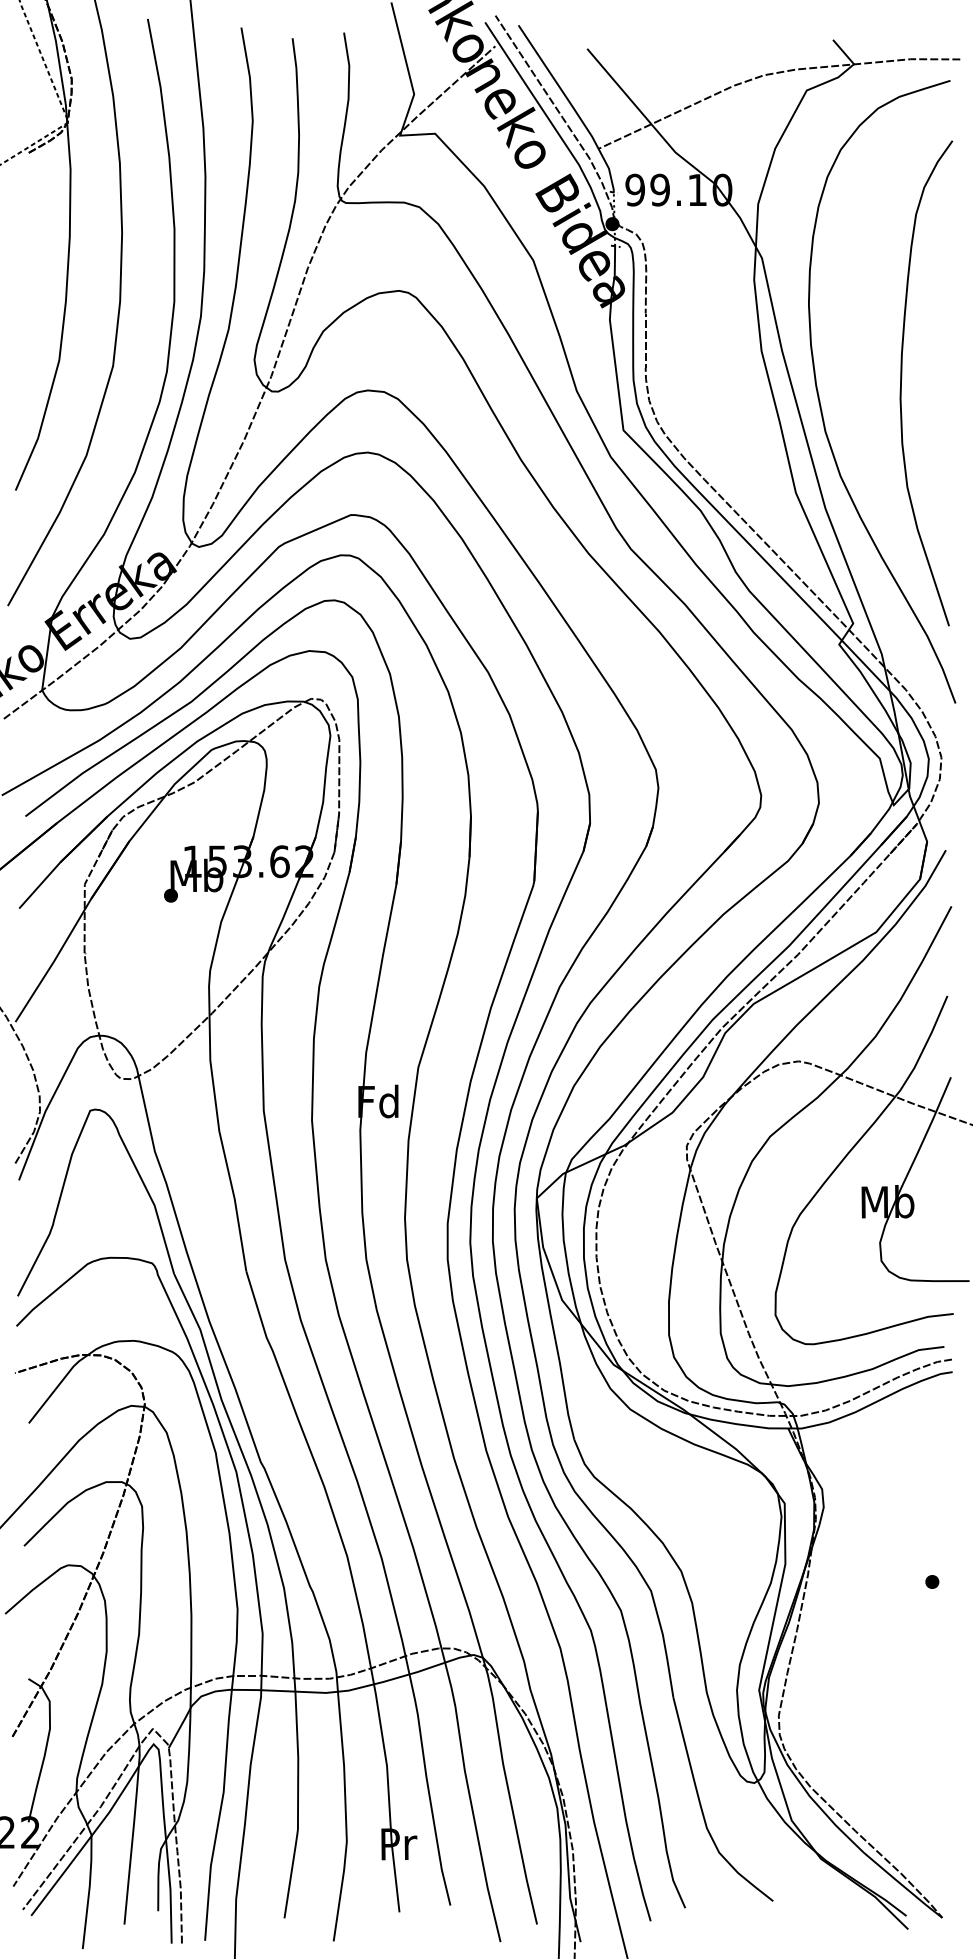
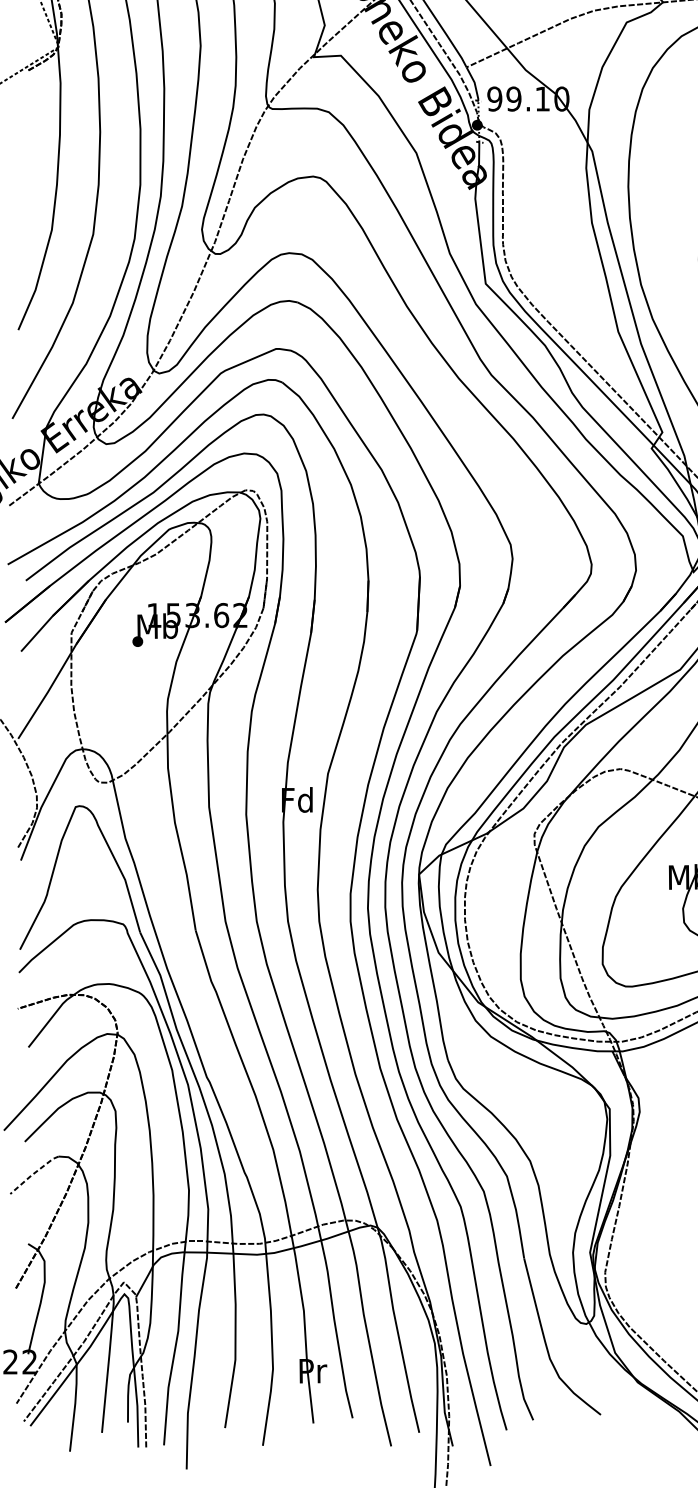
line: (34, 1588) -> (32, 1174), solid -> dashed

